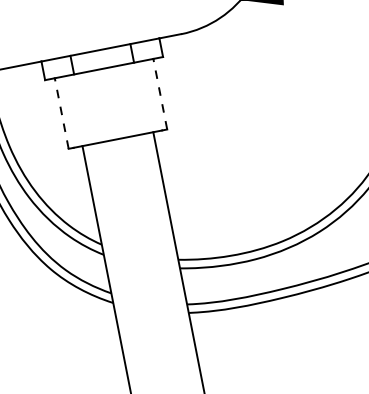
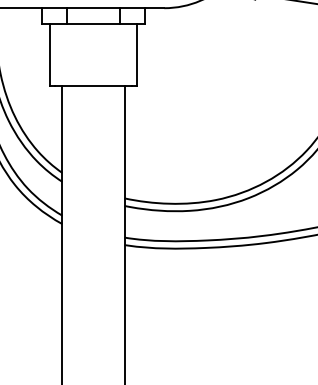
line: (159, 94) -> (136, 55), dashed -> solid
line: (61, 113) -> (50, 55), dashed -> solid

